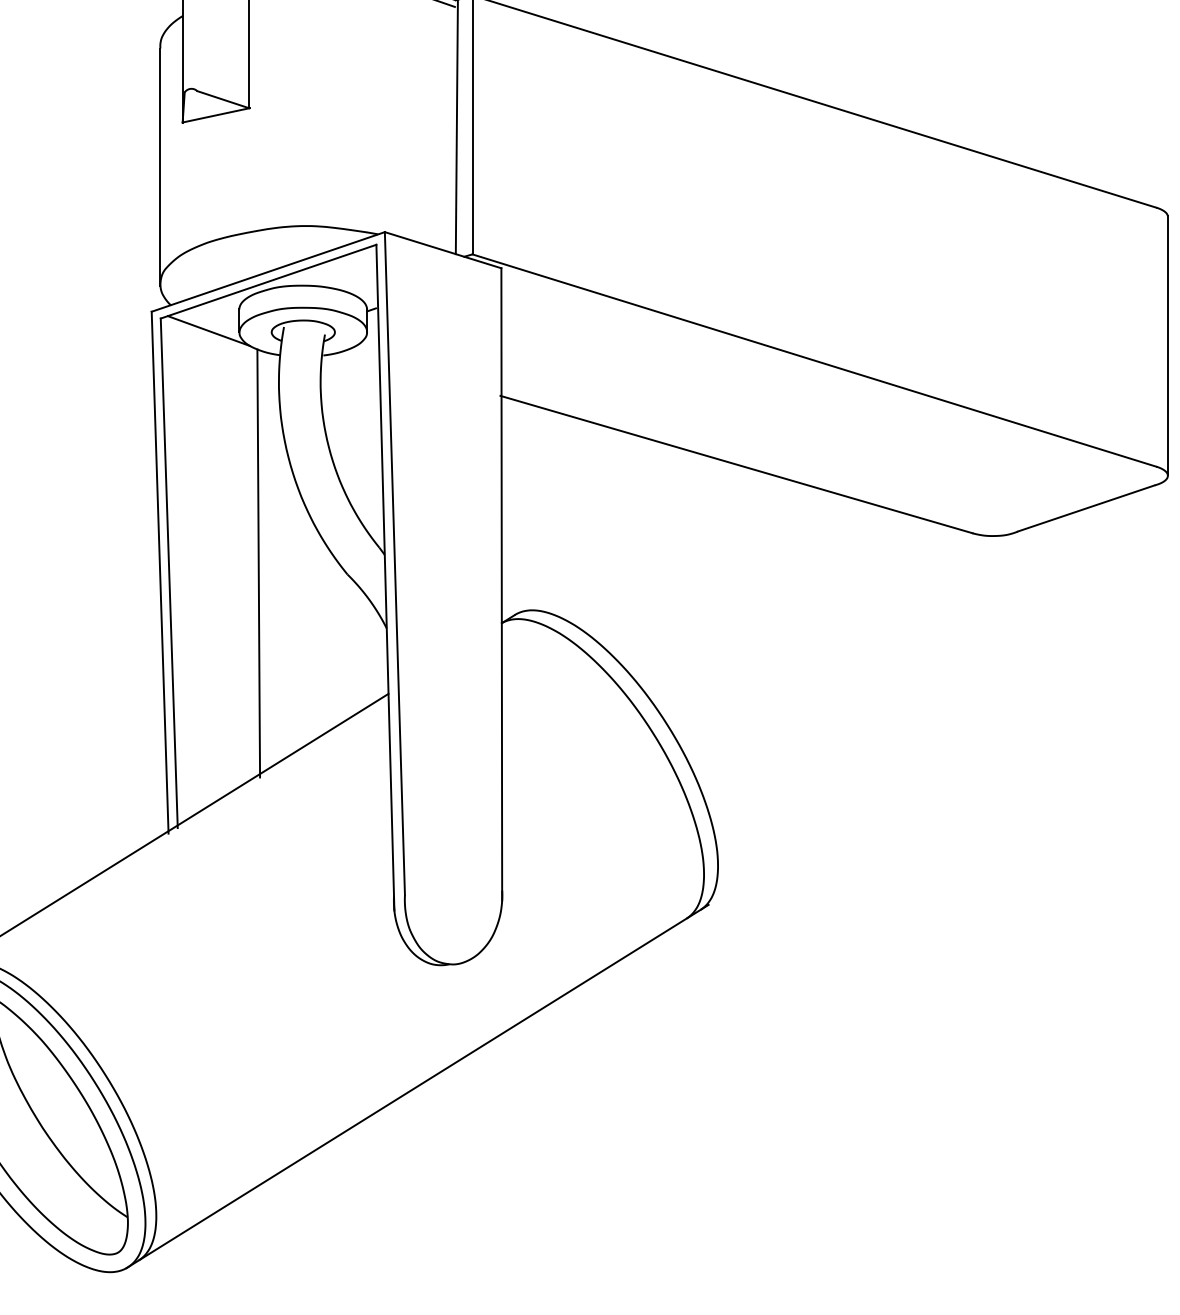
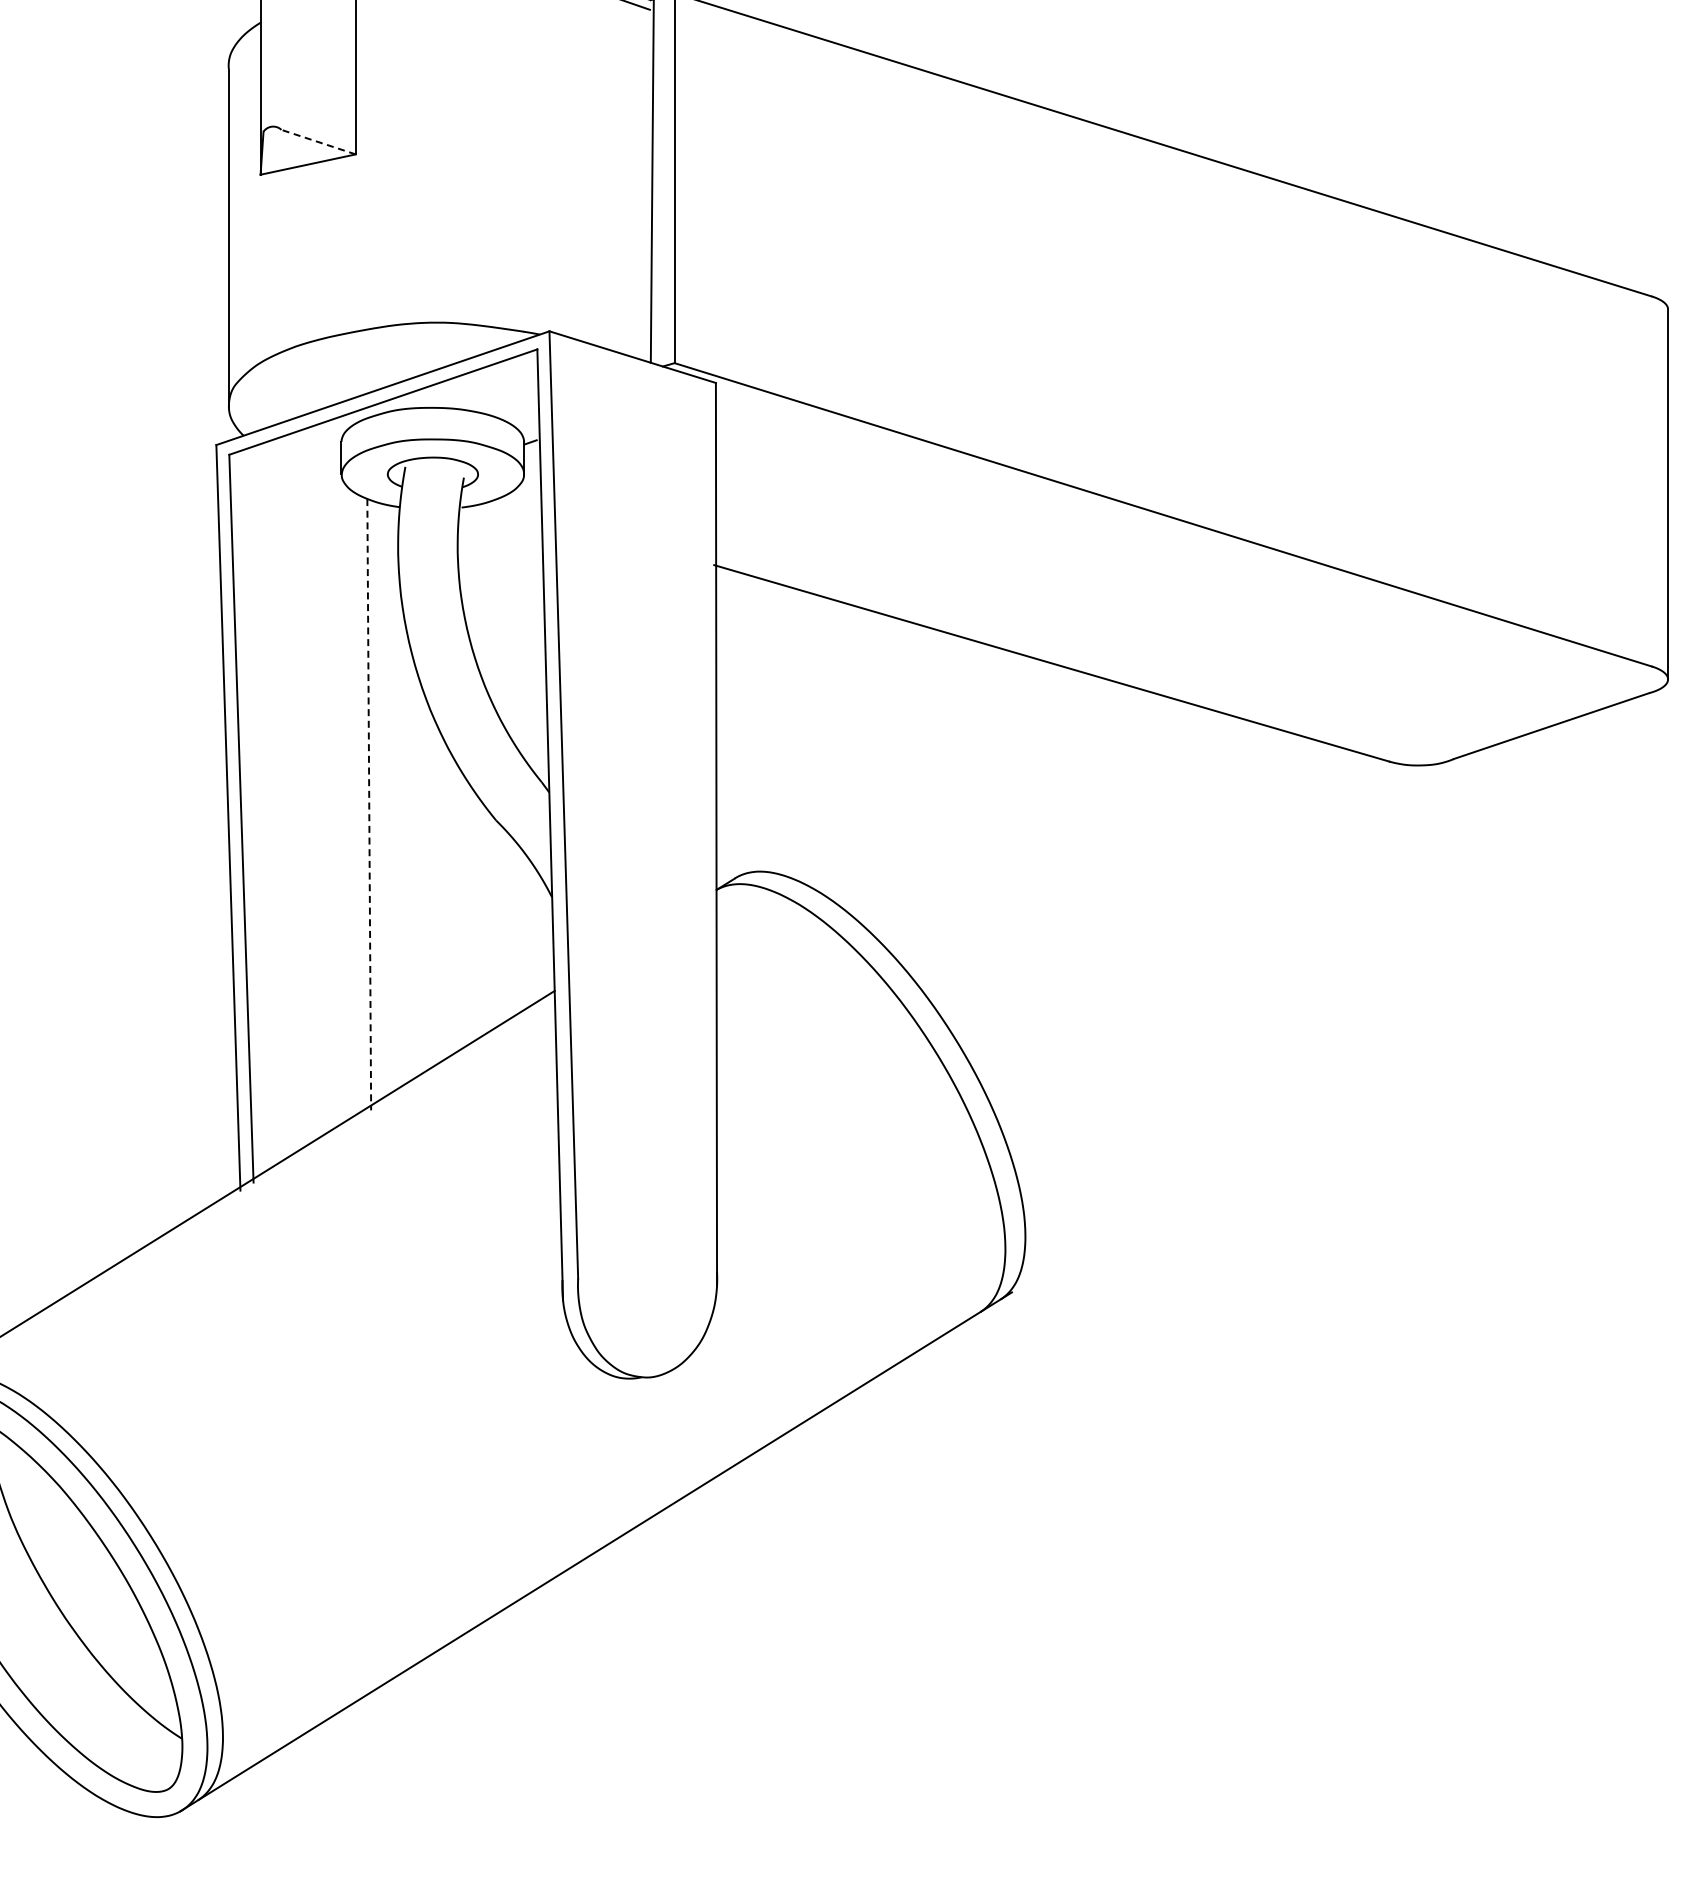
line: (223, 99) -> (318, 142), solid -> dashed
line: (208, 330) -> (297, 472), removed
line: (258, 563) -> (369, 804), solid -> dashed

